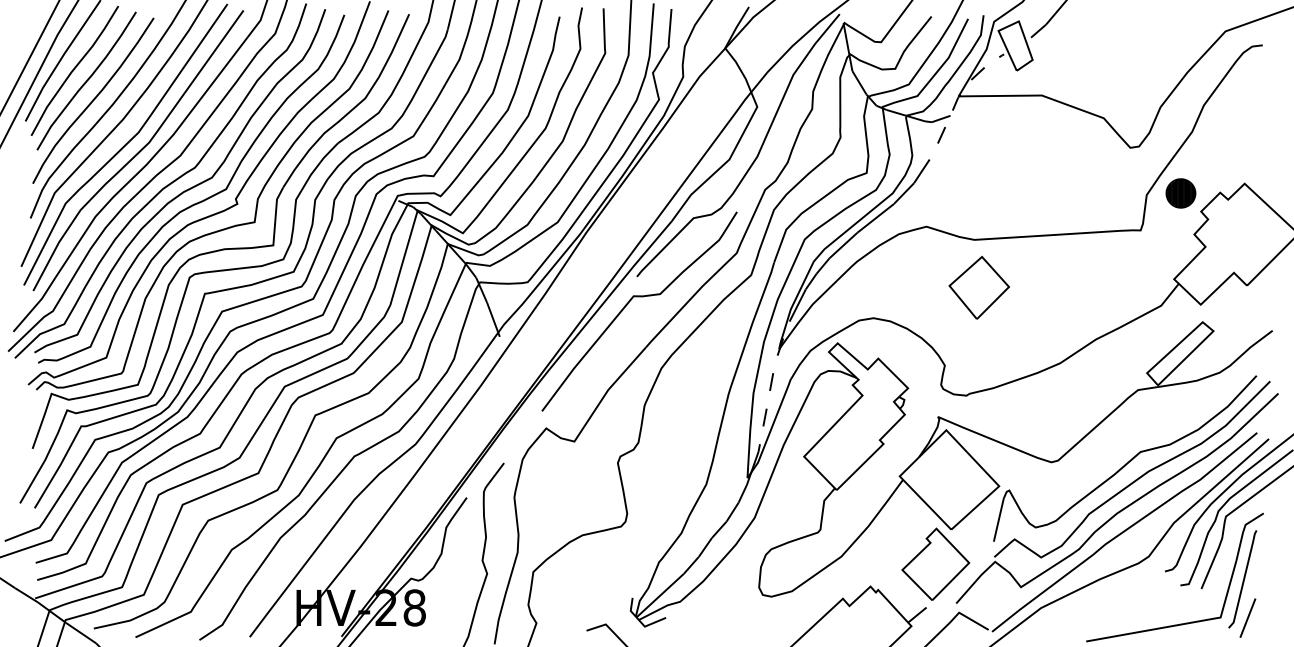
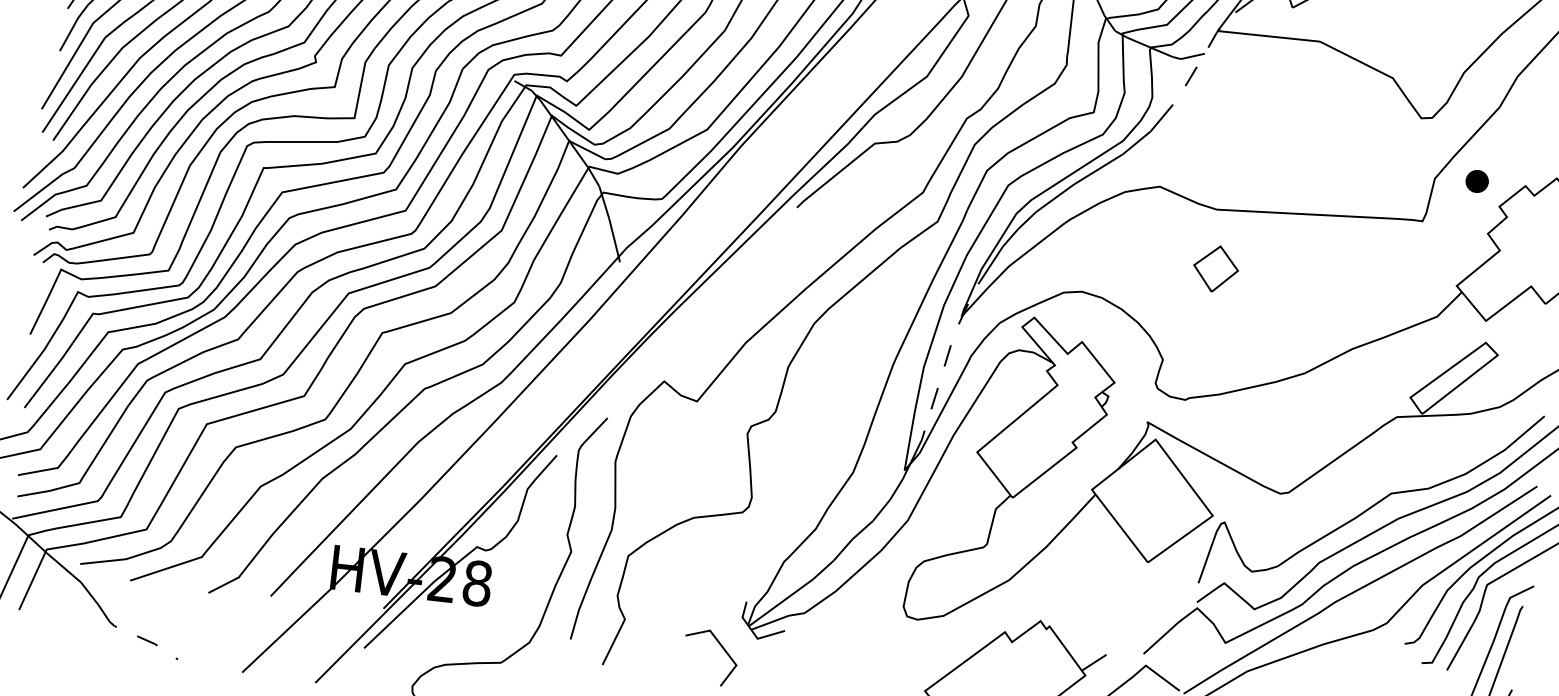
part: (1180, 193) -> (1476, 181), size x0.6
part: (978, 287) -> (1215, 268), size x0.6
curve: (628, 304) -> (782, 240), removed
part: (935, 563) -> (1123, 601), removed

